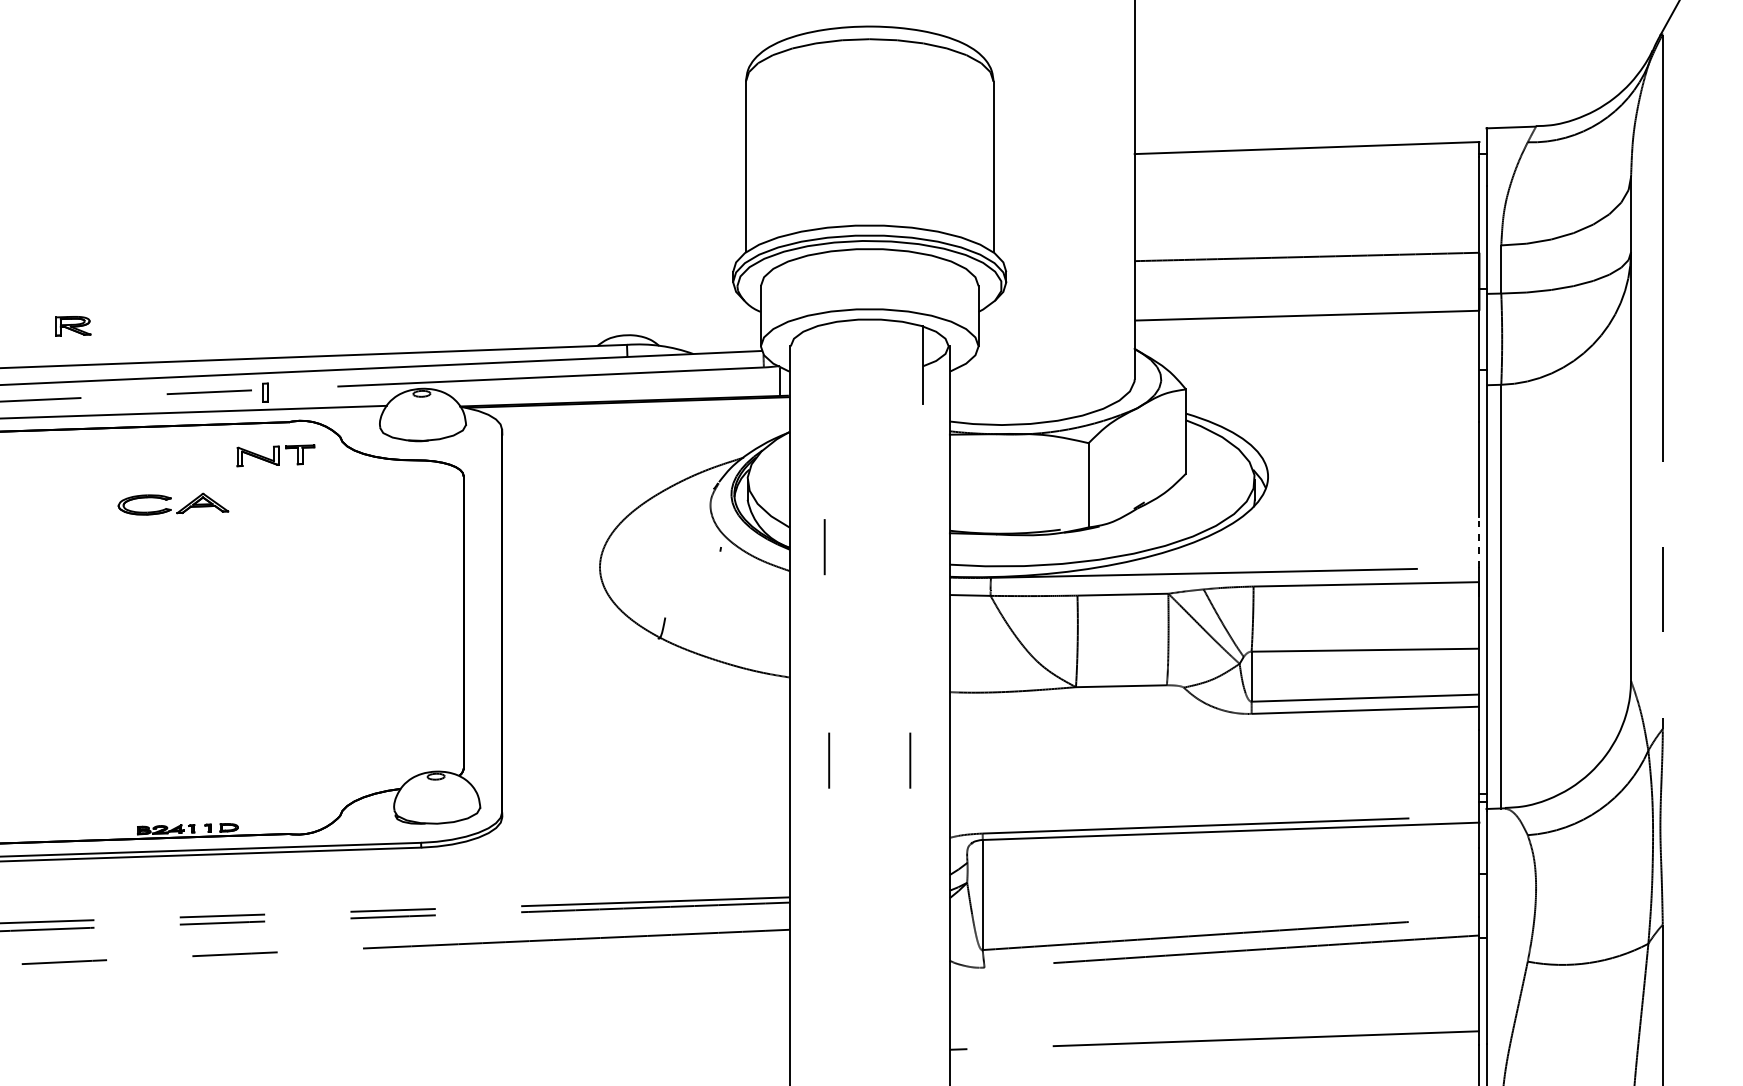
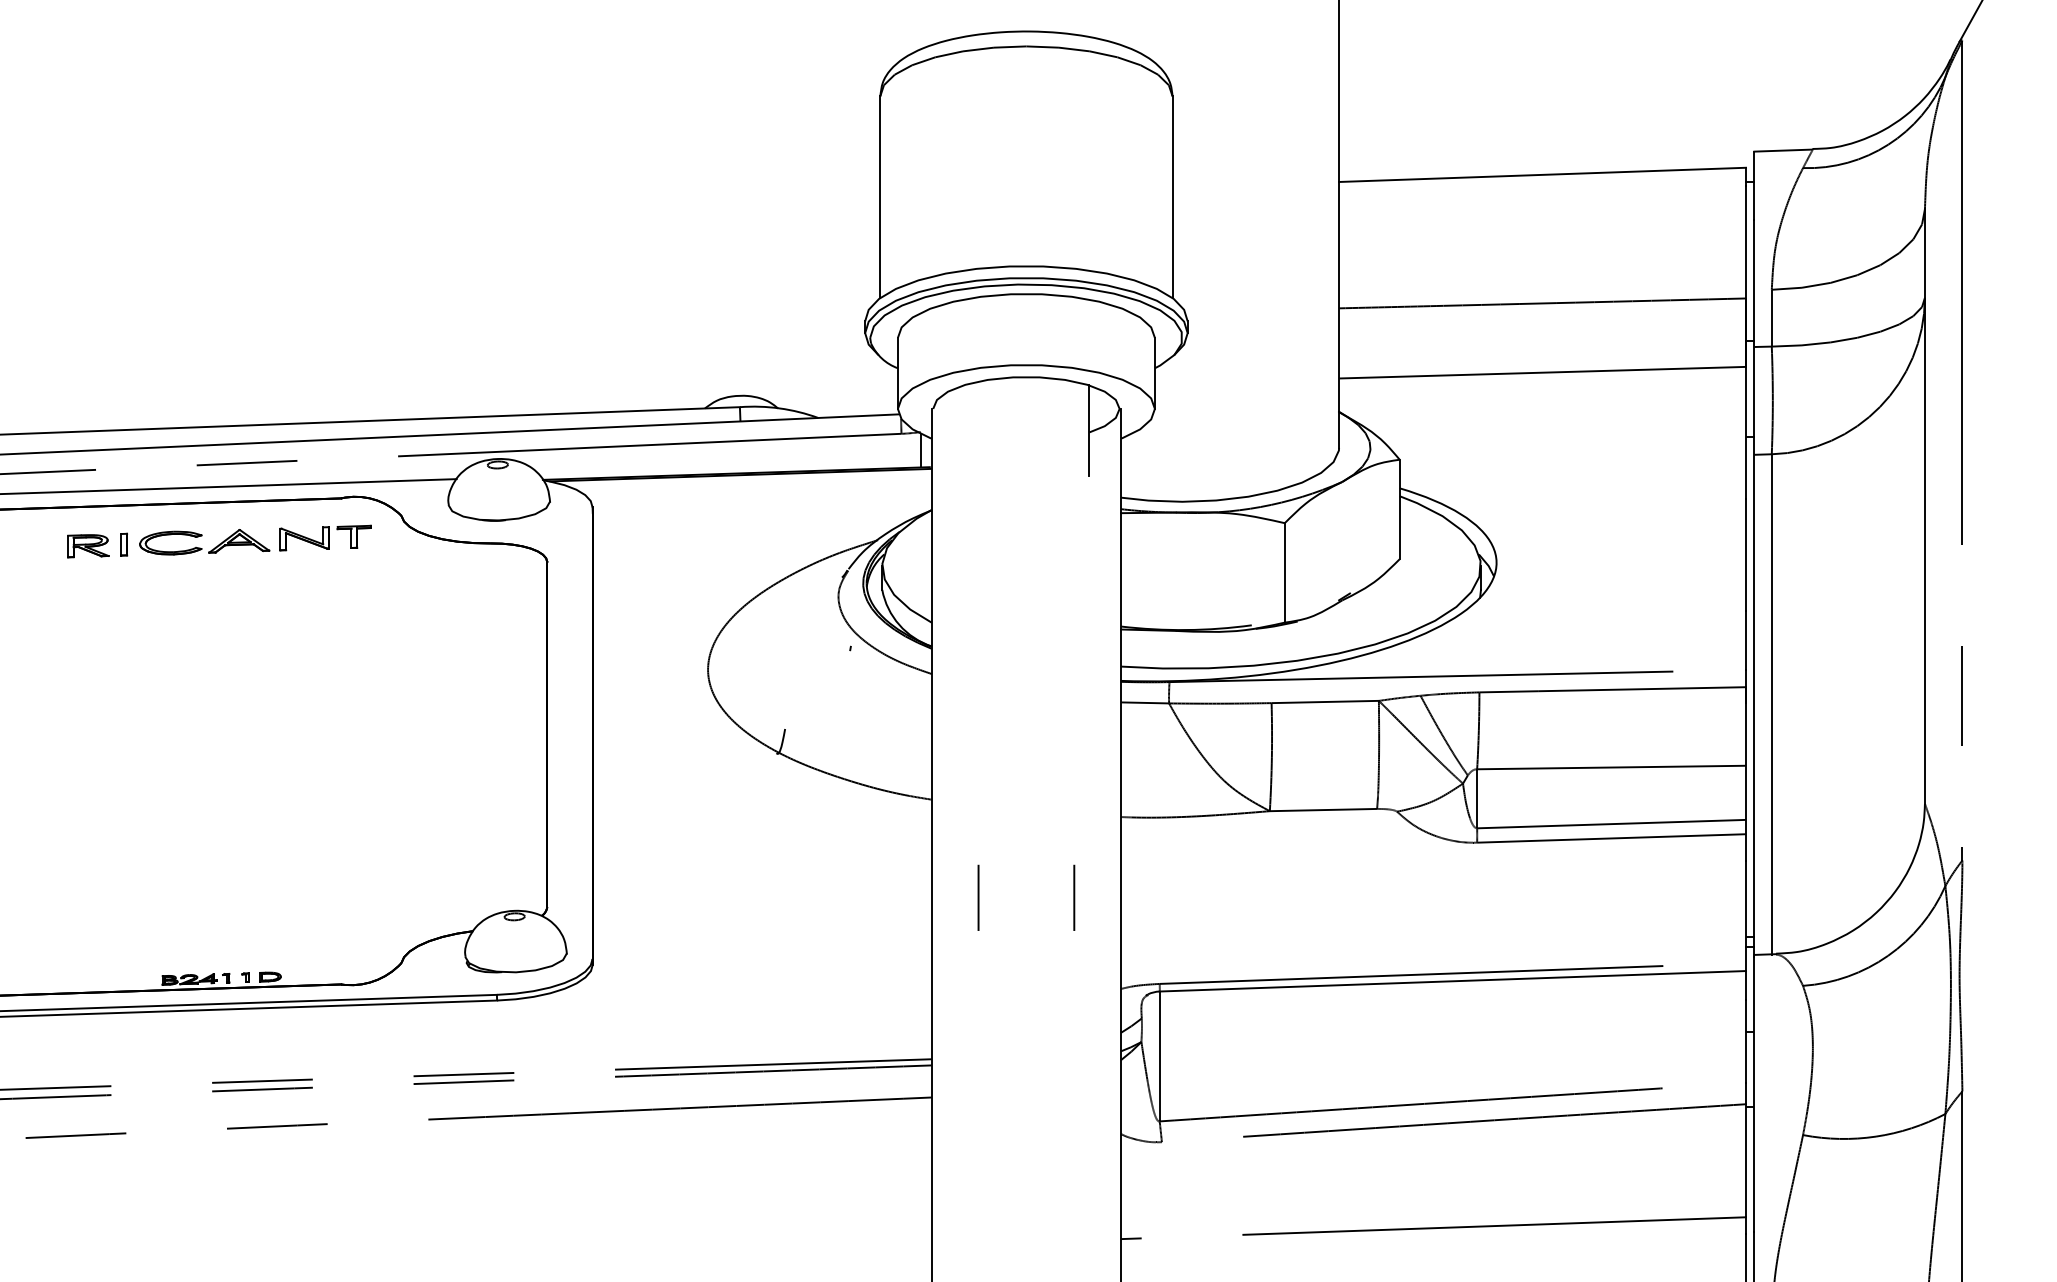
part: (73, 326) -> (88, 546), moved
part: (265, 392) -> (124, 544), moved
part: (171, 499) -> (202, 536), moved
line: (1479, 542) -> (1746, 640), dashed -> solid
line: (824, 546) -> (973, 645), removed

